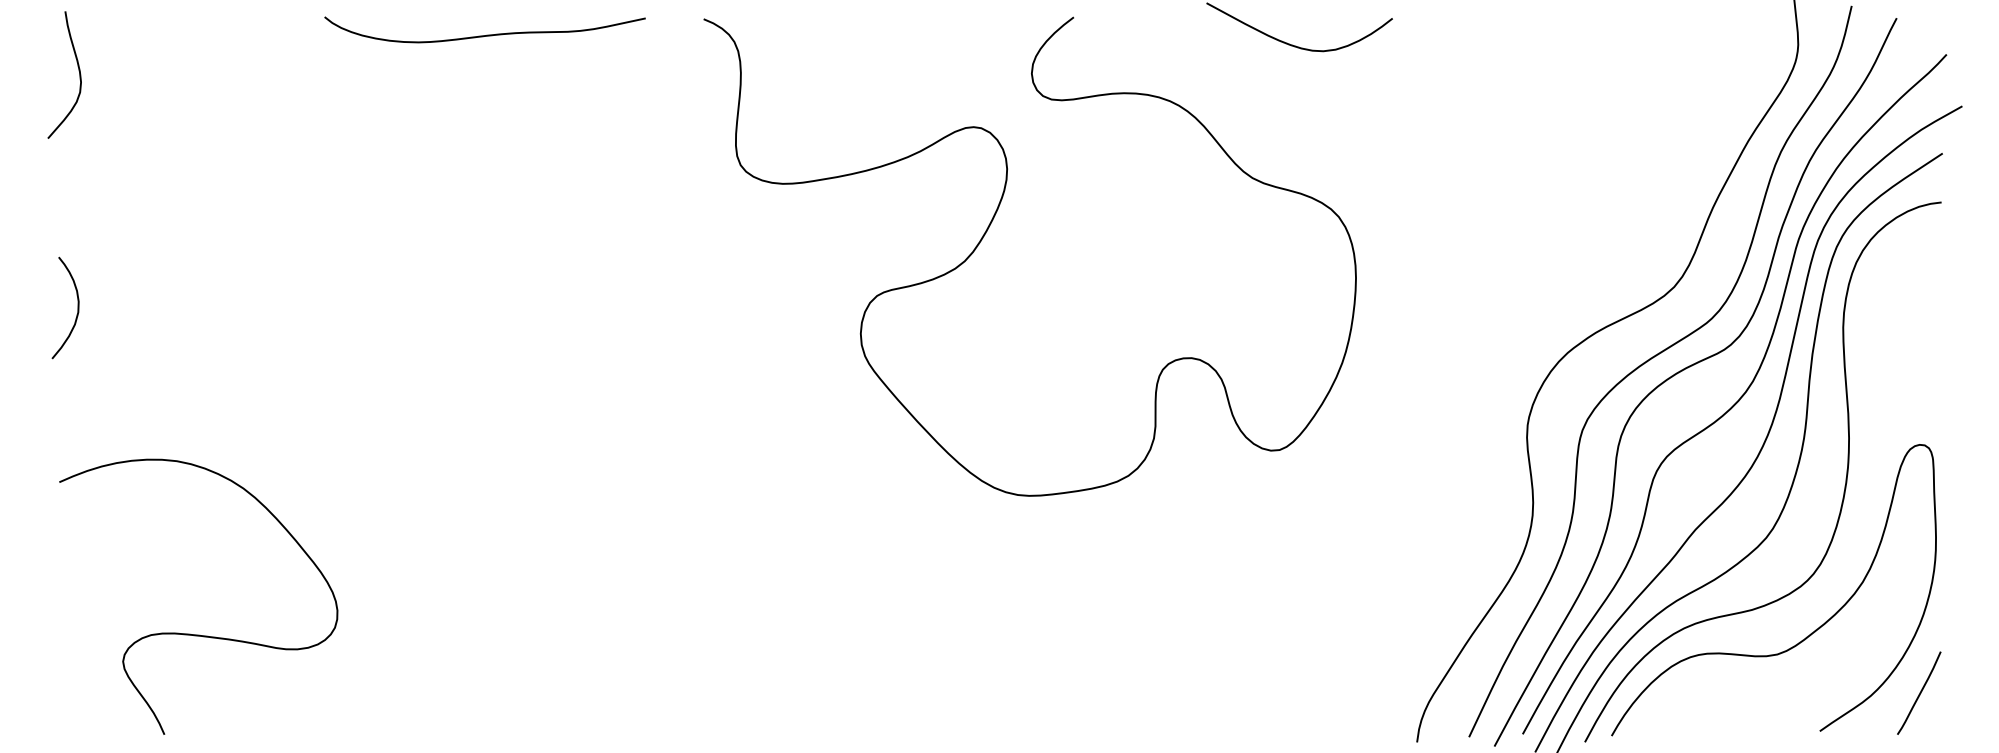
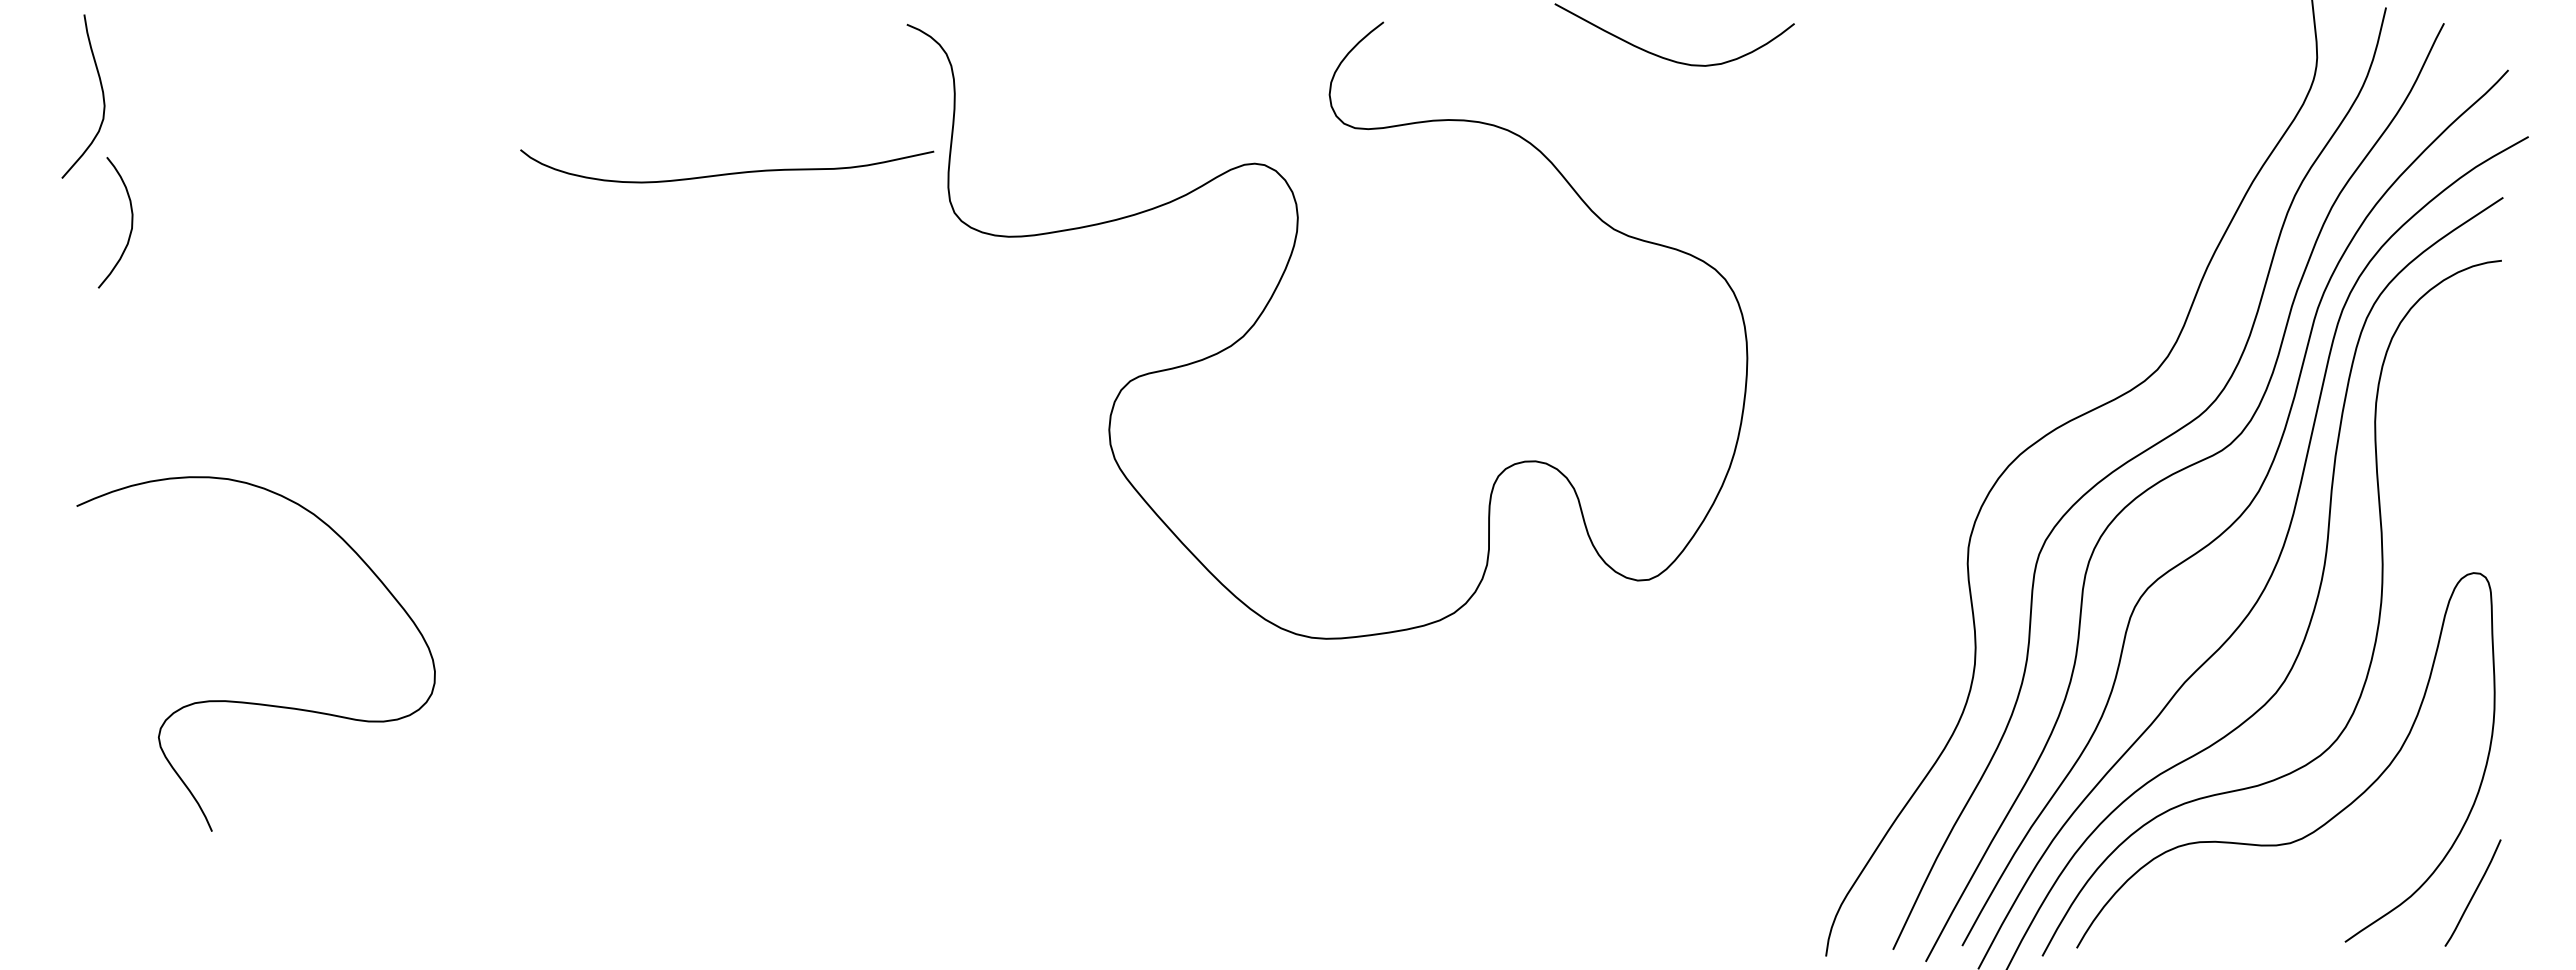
curve: (485, 35) -> (727, 173), moved
curve: (77, 307) -> (131, 222), moved
curve: (197, 634) -> (254, 702), moved

